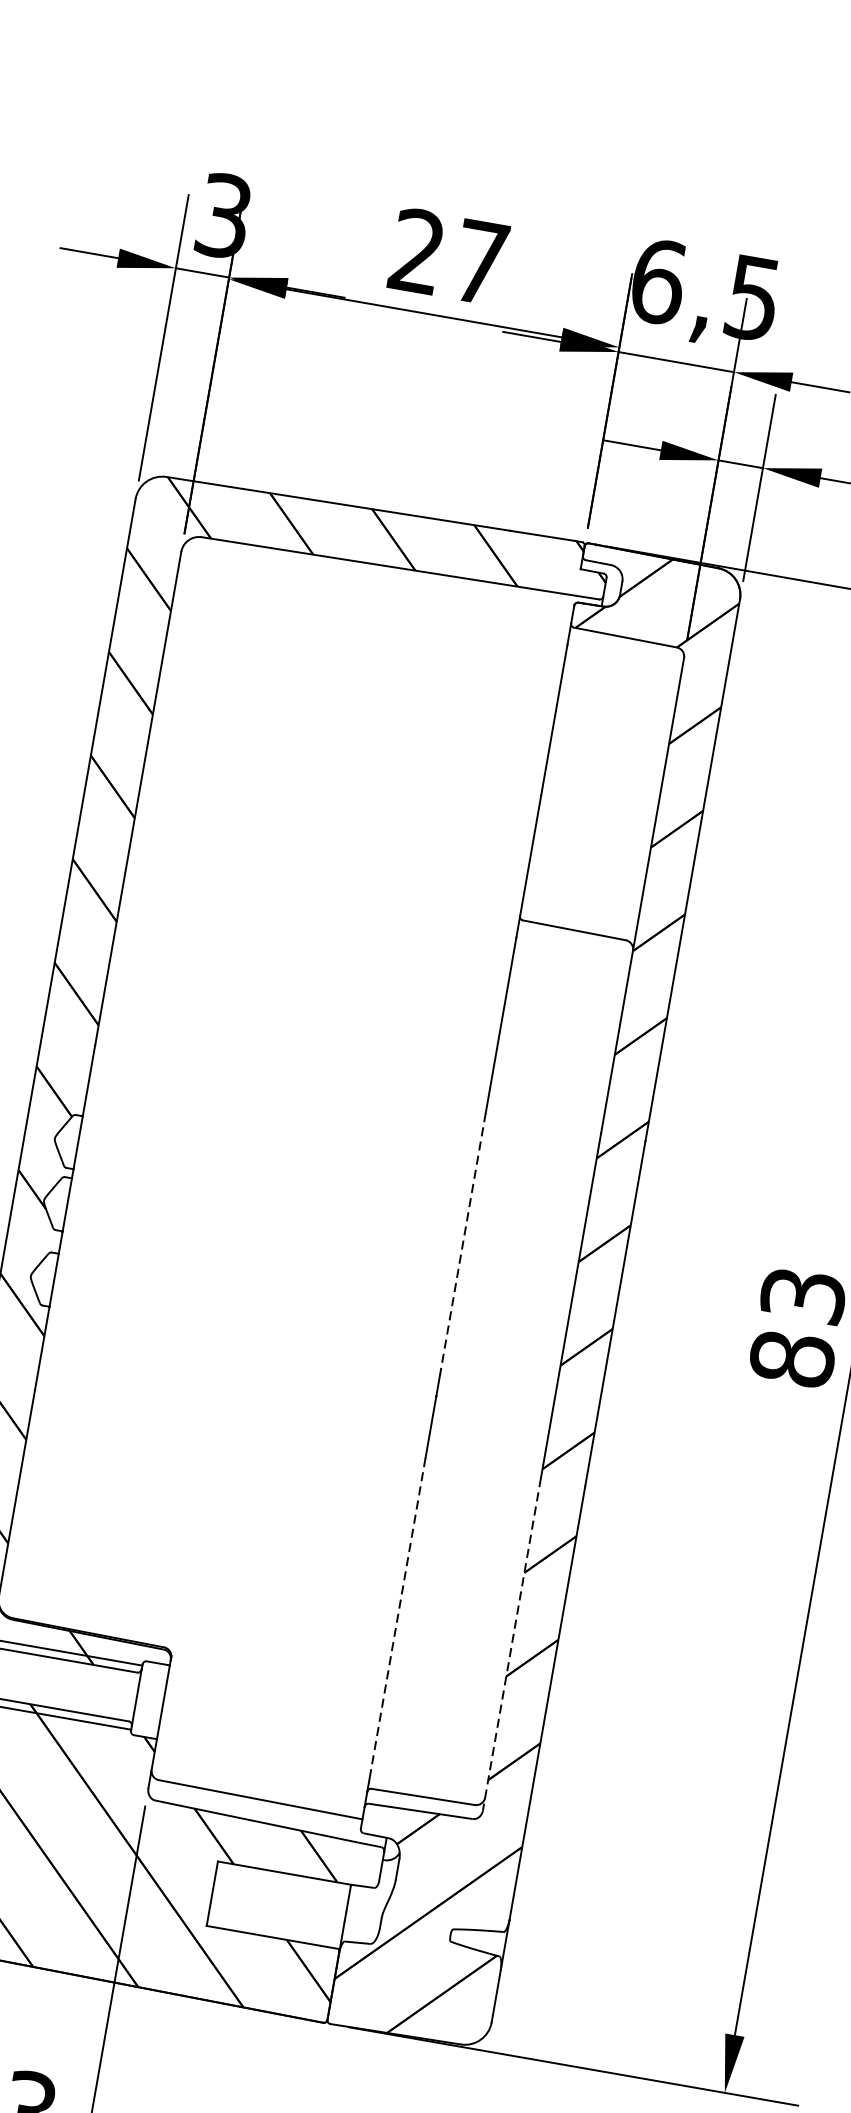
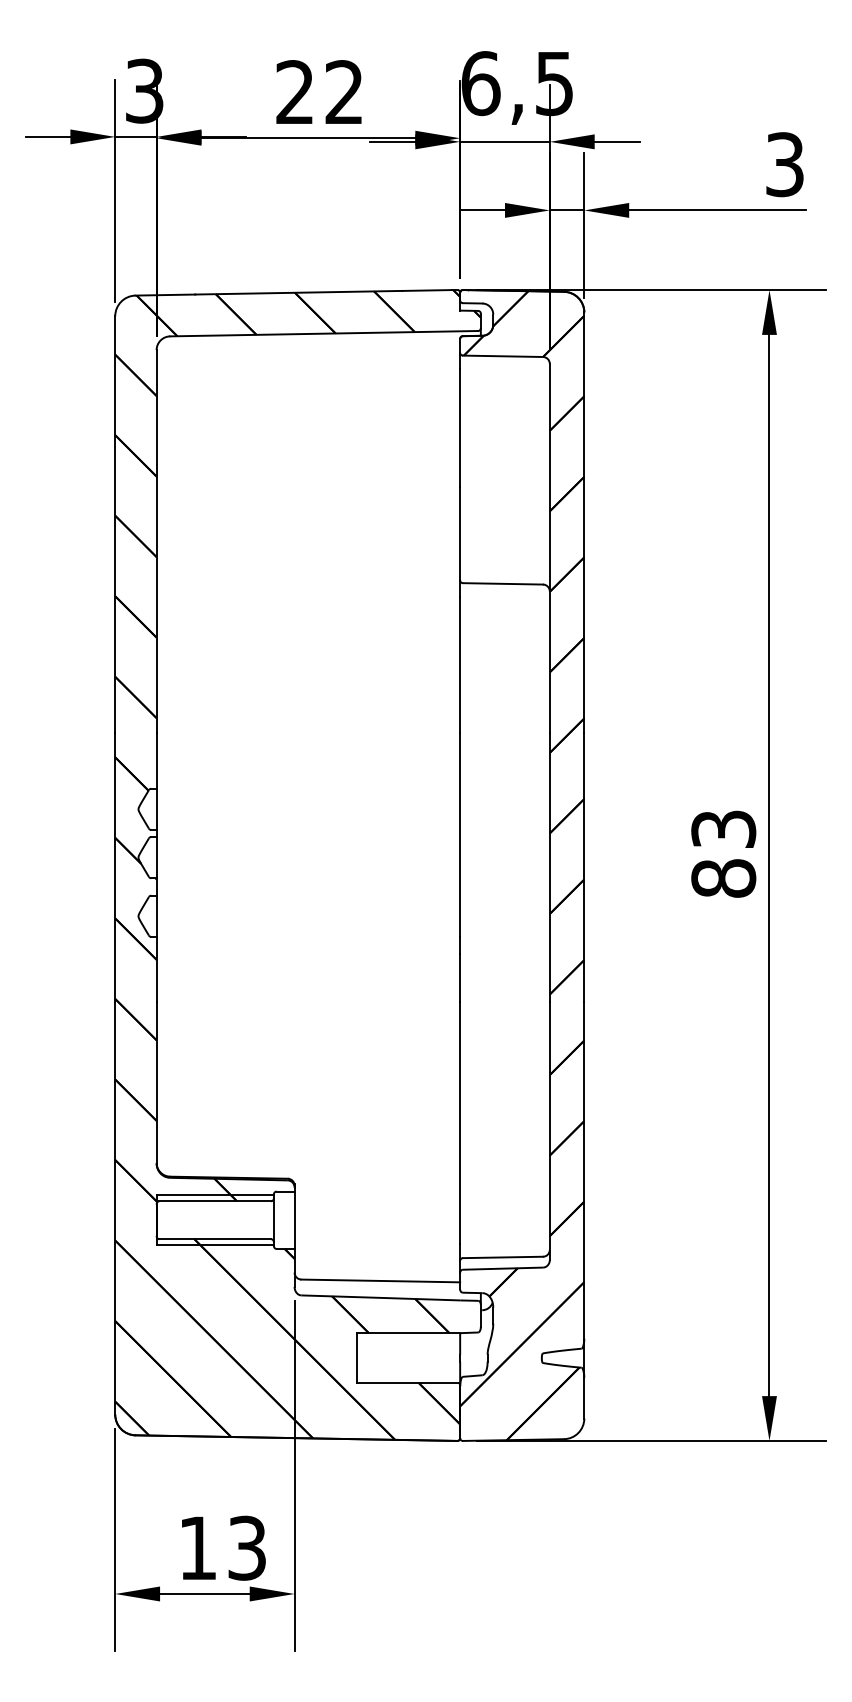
text: (479, 261) -> (343, 91), 27 -> 22
line: (463, 1244) -> (460, 835), dashed -> solid
line: (398, 1615) -> (460, 1123), dashed -> solid
line: (511, 1645) -> (549, 1131), dashed -> solid

